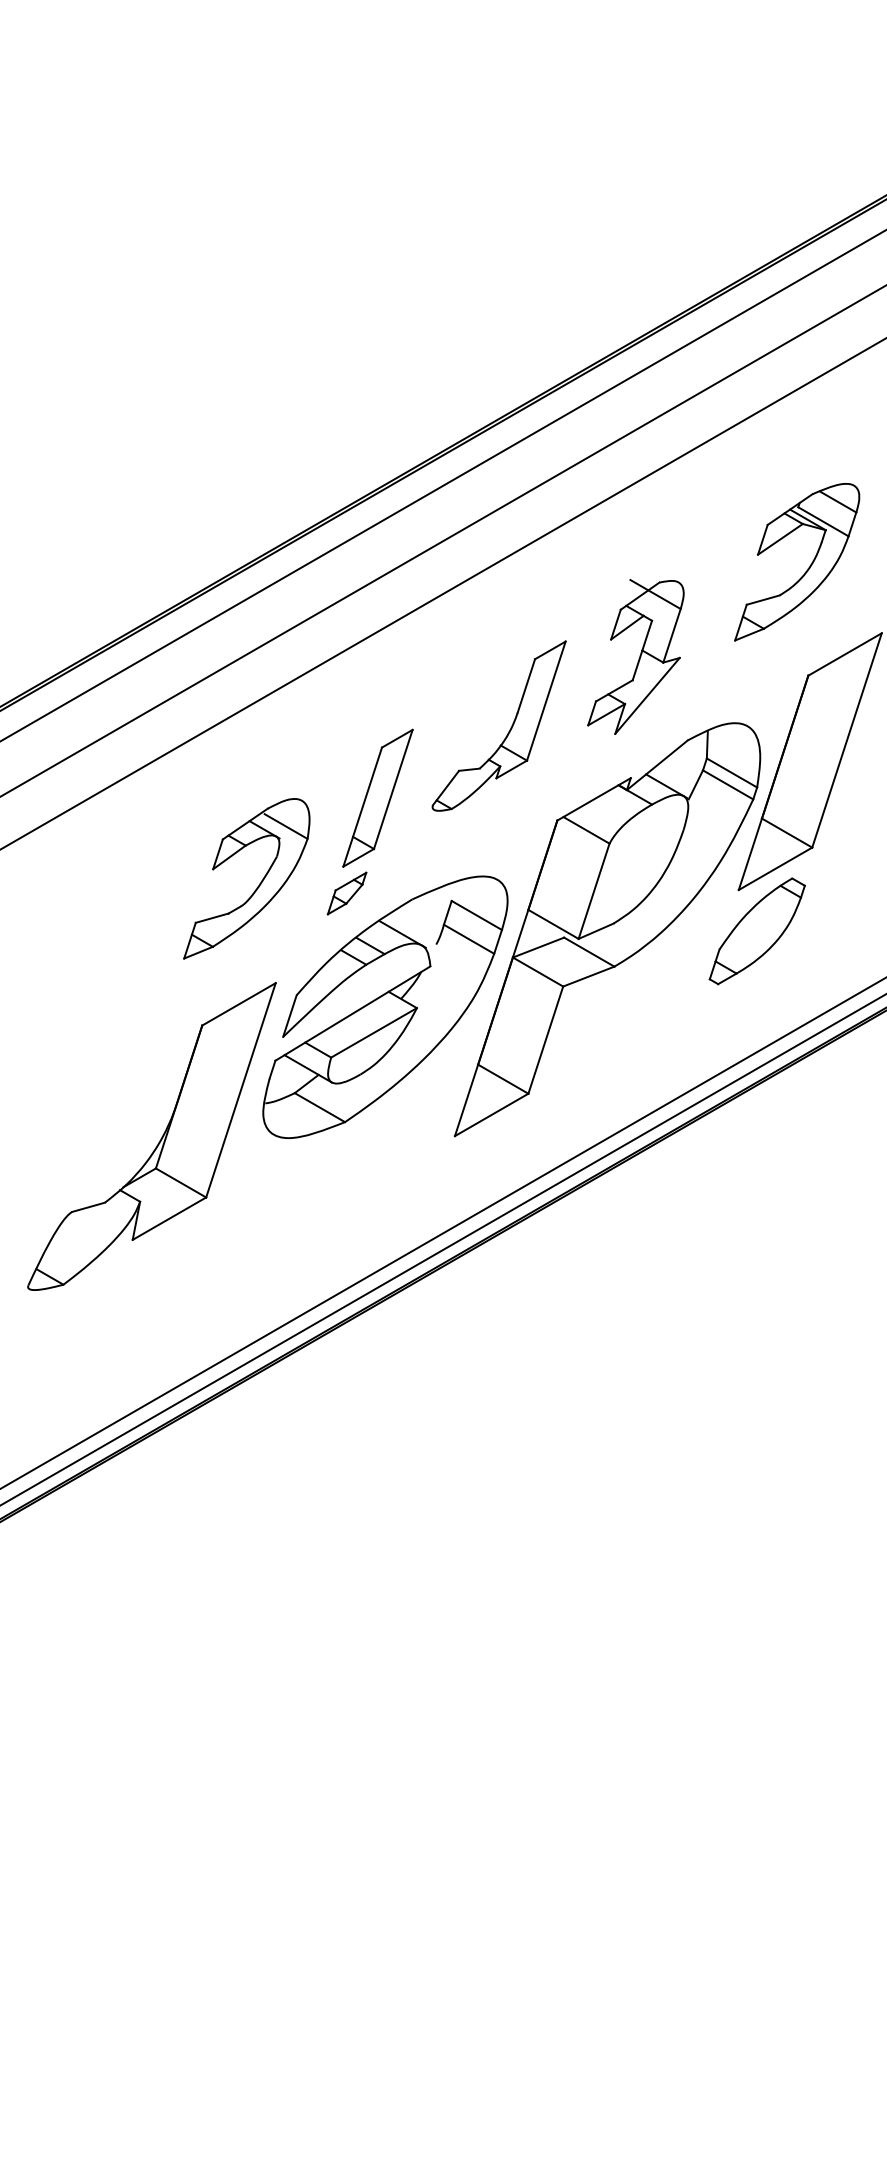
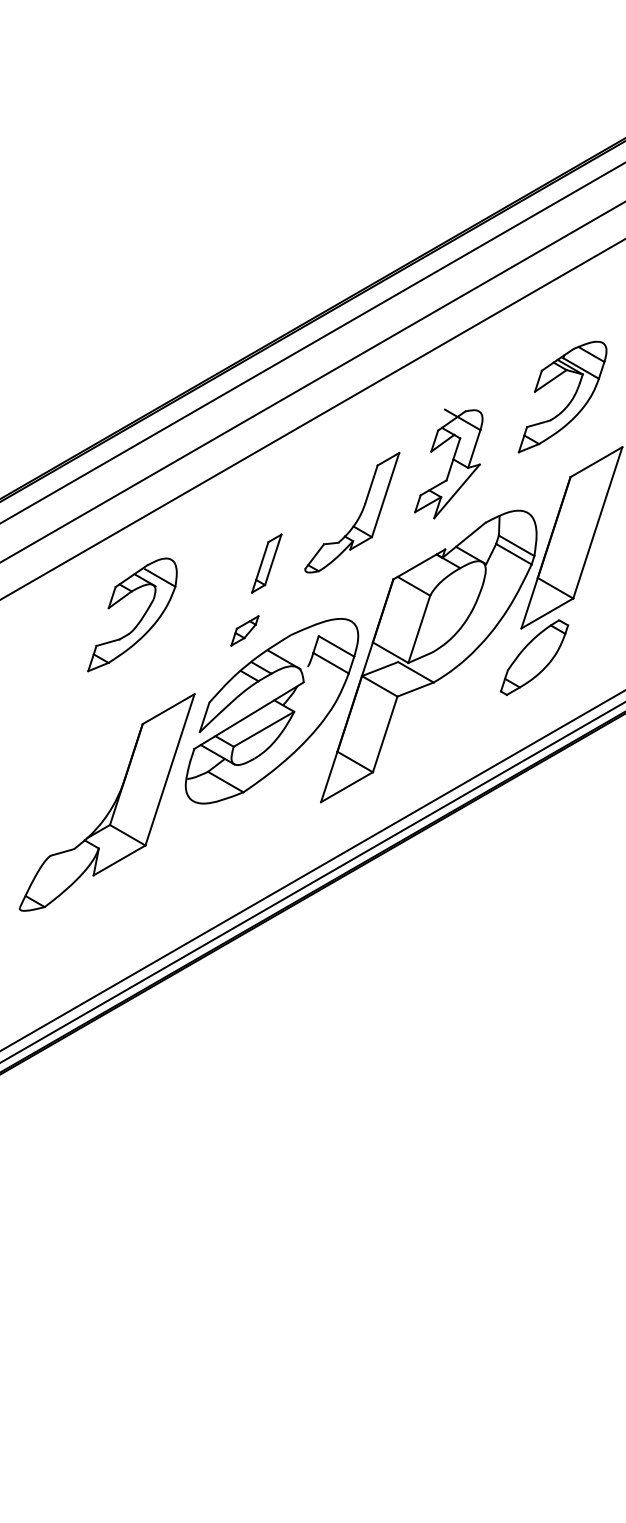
part: (377, 797) -> (266, 563), size x0.6
part: (256, 887) -> (139, 621), moved

